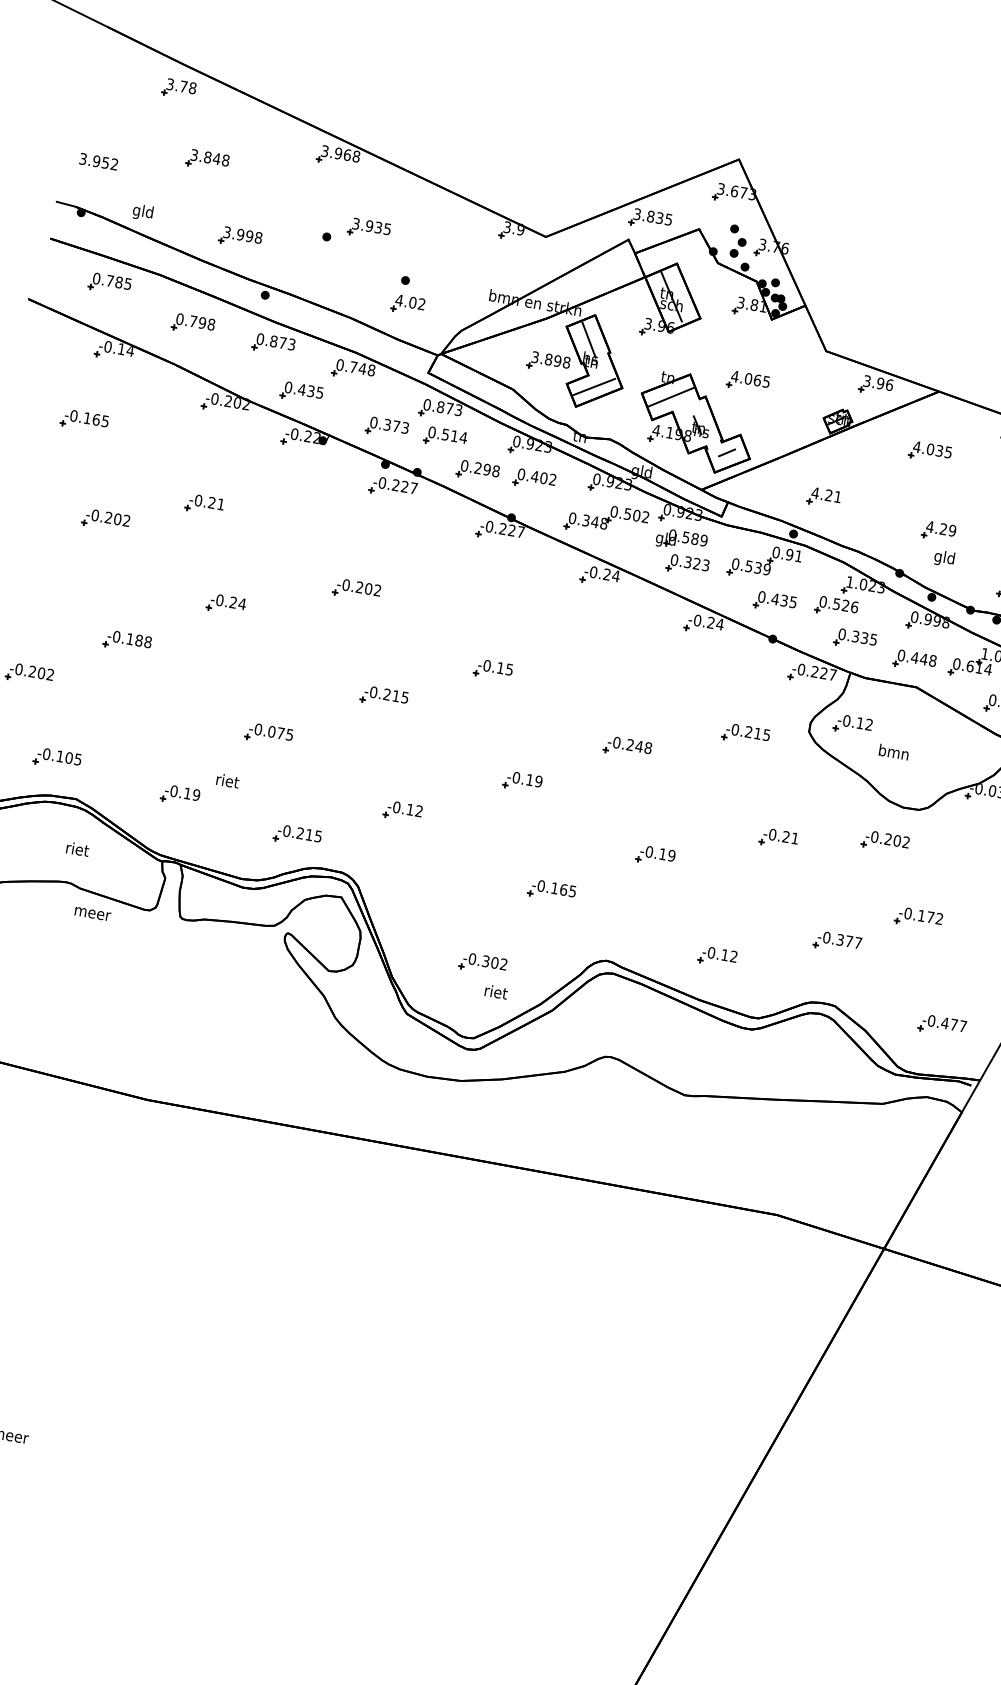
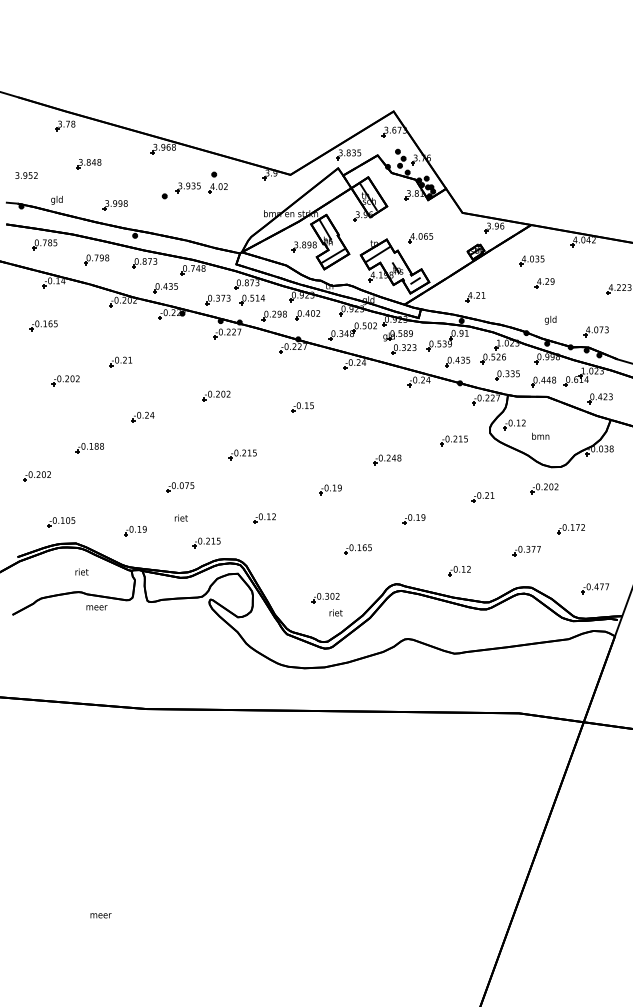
part: (408, 294) -> (217, 182), moved
part: (938, 531) -> (544, 283), moved
part: (492, 669) -> (302, 407), moved
text: (226, 779) -> (180, 517), moved

